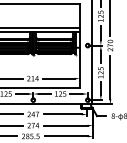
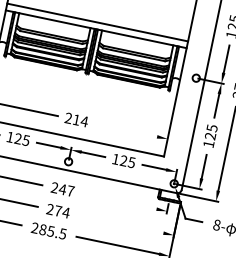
line: (58, 78) -> (126, 130), removed
line: (62, 114) -> (119, 201), removed
line: (65, 125) -> (120, 223), removed

